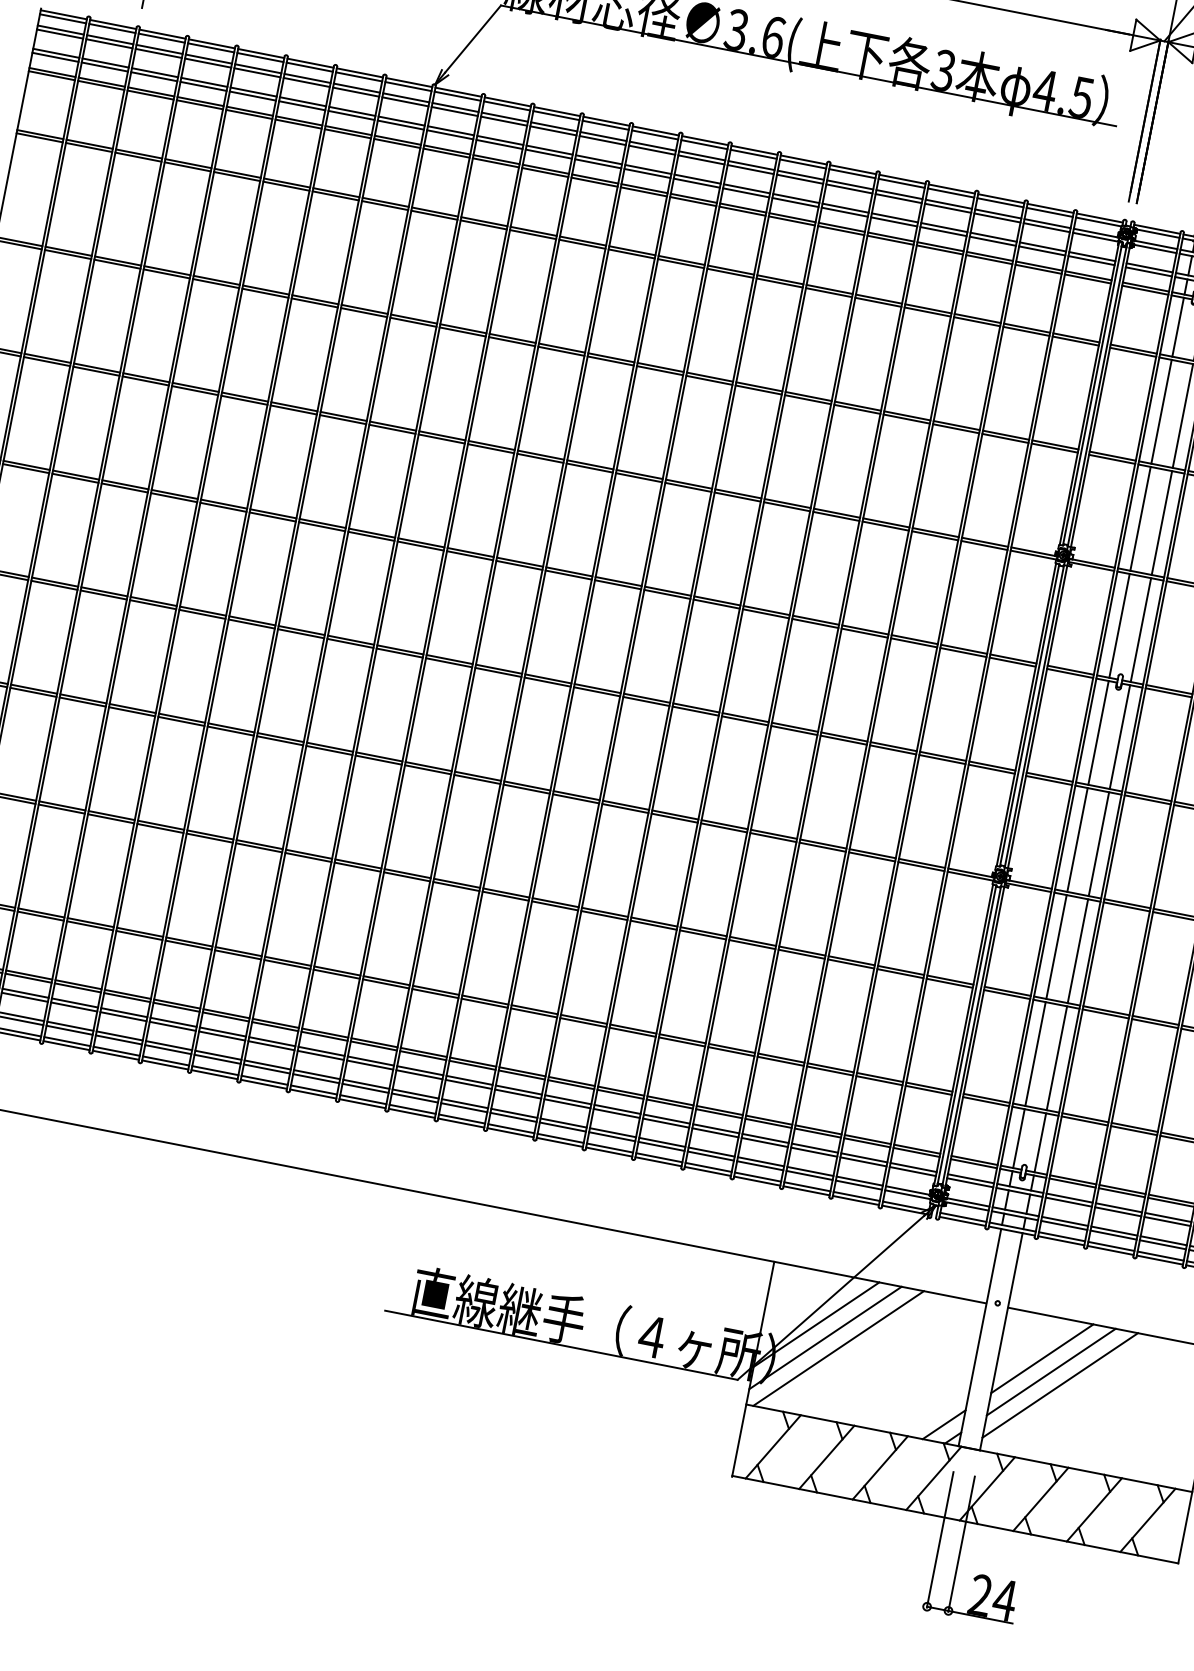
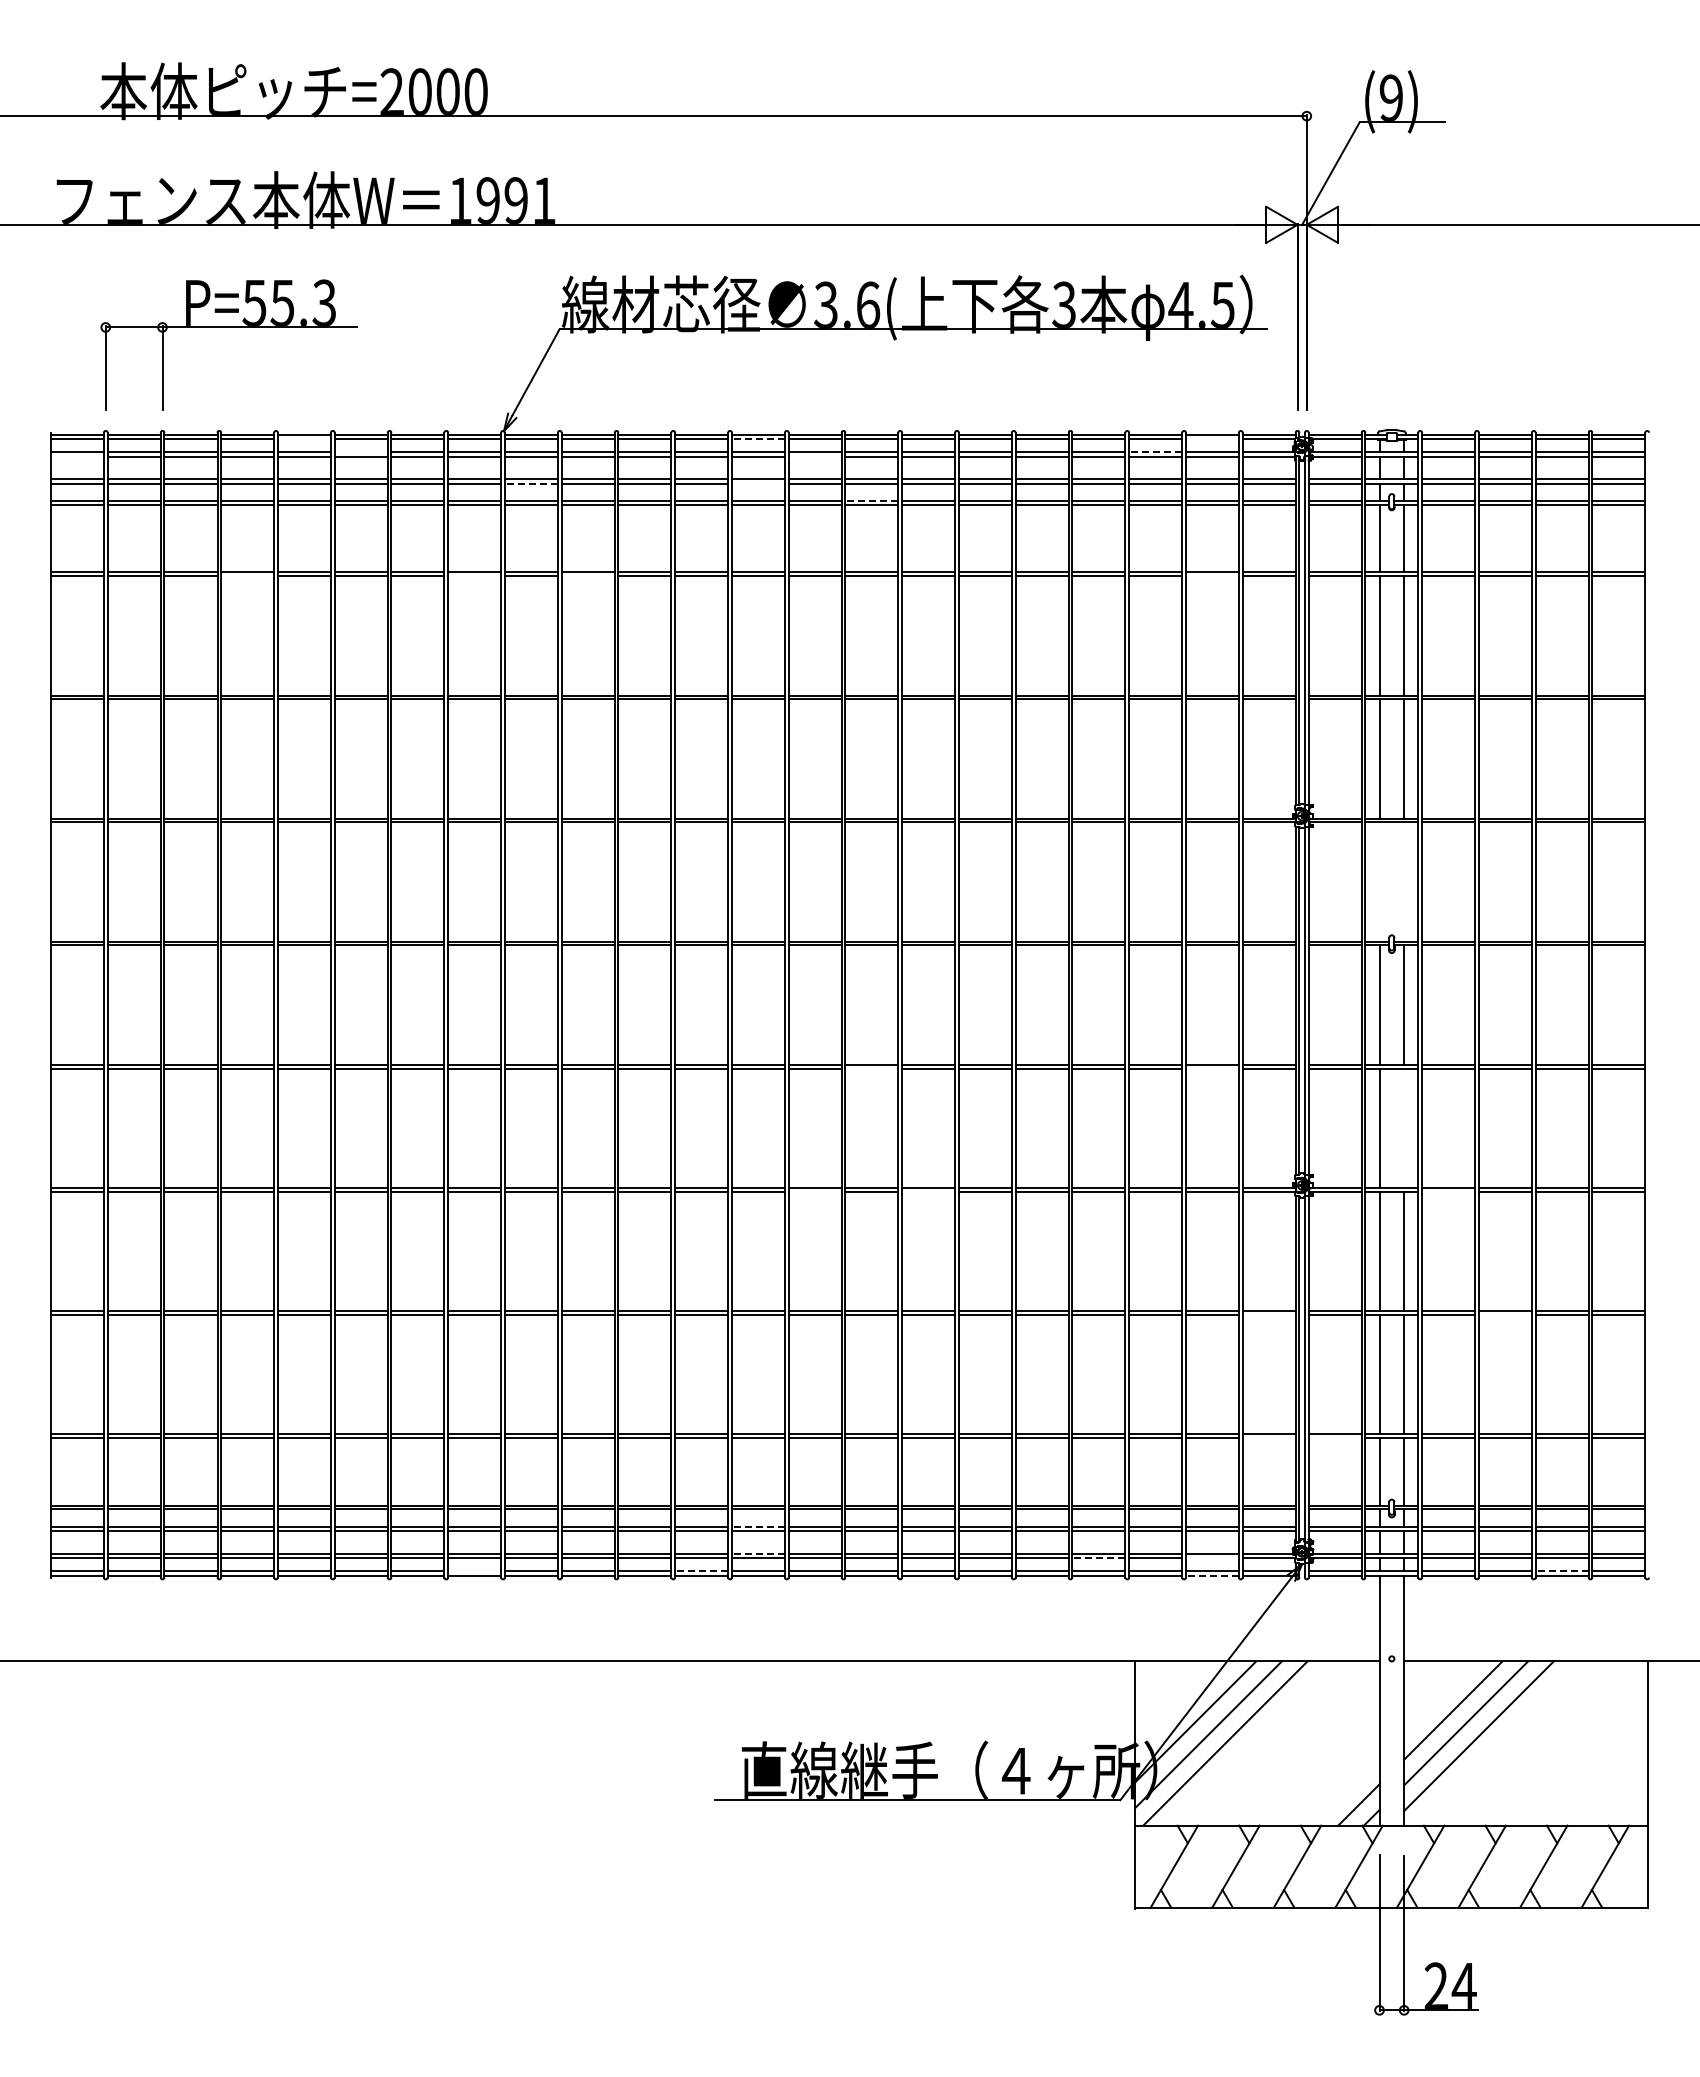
line: (59, 33) -> (76, 456), removed
line: (259, 57) -> (303, 439), removed
line: (306, 78) -> (360, 452), removed
line: (450, 134) -> (531, 483), solid -> dashed
line: (655, 135) -> (758, 439), solid -> dashed
line: (700, 159) -> (814, 456), removed
line: (187, 167) -> (247, 576), removed
line: (646, 173) -> (757, 483), removed
line: (384, 205) -> (474, 576), removed
line: (742, 207) -> (871, 500), solid -> dashed
line: (1048, 212) -> (1211, 439), removed
line: (998, 214) -> (1155, 452), solid -> dashed
line: (483, 225) -> (587, 576), removed
line: (1025, 331) -> (1211, 576), removed
line: (1119, 625) -> (1379, 881), removed
line: (1141, 629) -> (1404, 881), removed
line: (646, 701) -> (871, 1068), removed
line: (941, 759) -> (1211, 1068), removed
line: (575, 798) -> (814, 1191), removed
line: (674, 817) -> (928, 1191), removed
line: (1099, 844) -> (1404, 1128), removed
line: (1126, 906) -> (1448, 1191), removed
line: (949, 982) -> (1268, 1314), removed
line: (1154, 1023) -> (1504, 1314), removed
line: (215, 1070) -> (474, 1571), removed
line: (469, 1080) -> (758, 1526), solid -> dashed
line: (928, 1089) -> (1268, 1437), removed
line: (985, 1101) -> (1334, 1437), removed
line: (465, 1103) -> (758, 1553), solid -> dashed
line: (412, 1109) -> (701, 1571), solid -> dashed
line: (759, 1166) -> (1098, 1558), solid -> dashed
line: (858, 1185) -> (1211, 1558), removed
line: (856, 1200) -> (1212, 1575), solid -> dashed
line: (1160, 1256) -> (1562, 1571), solid -> dashed

